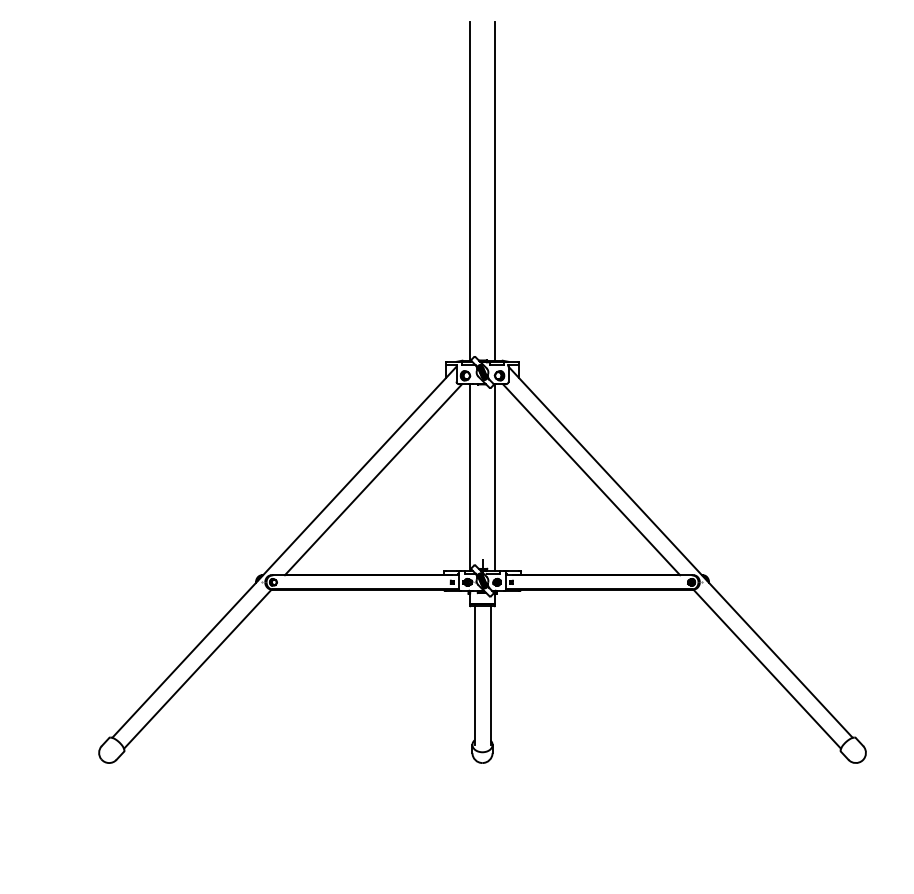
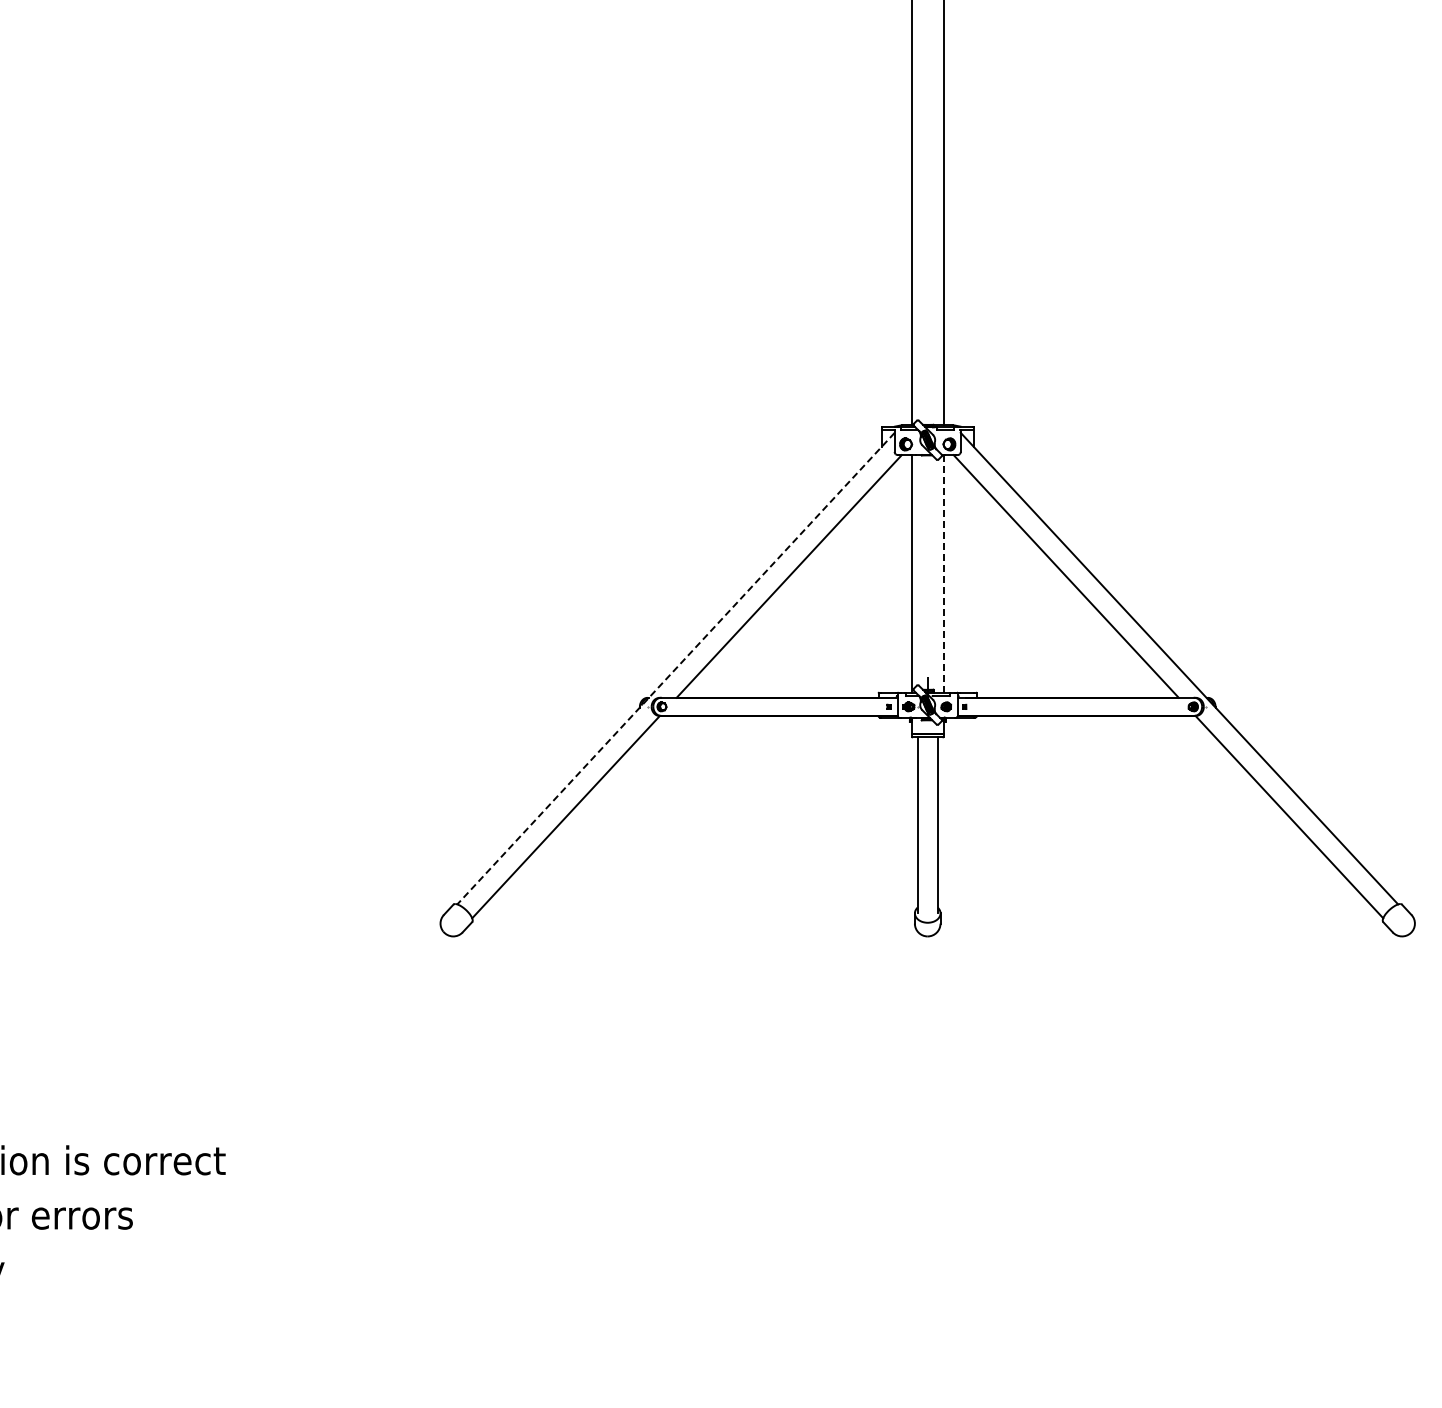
line: (494, 477) -> (943, 573), solid -> dashed
line: (284, 552) -> (676, 668), solid -> dashed

